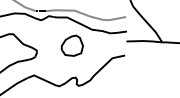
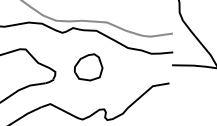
part: (71, 45) -> (87, 66), moved

